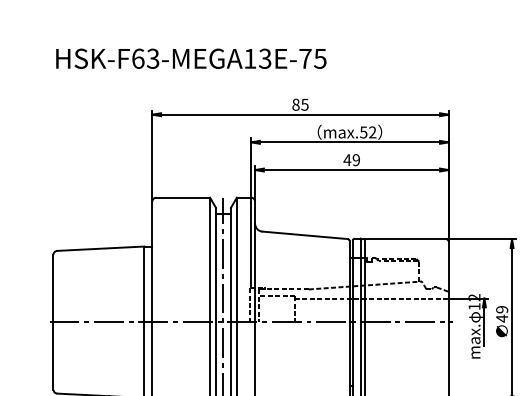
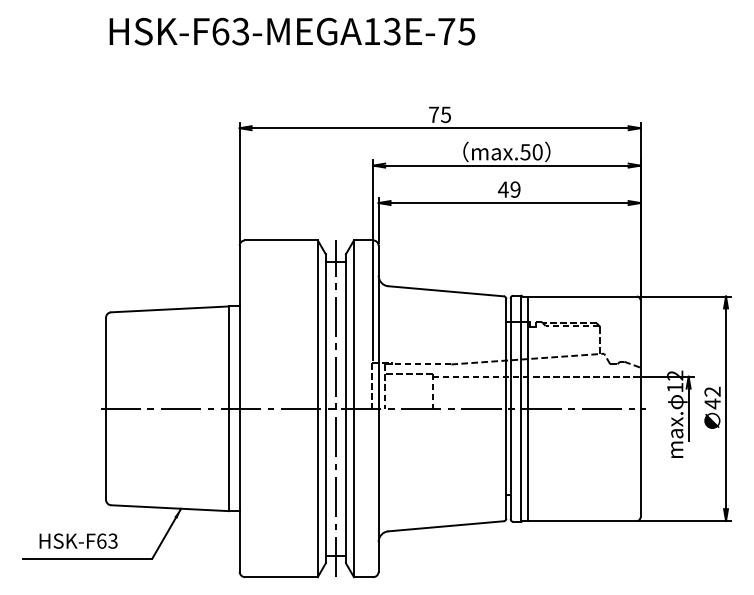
text: (191, 58) -> (292, 31), moved
text: (295, 104) -> (433, 114), 85 -> 75
text: (372, 132) -> (537, 152), max.52 -> max.50
text: (502, 309) -> (712, 391), 49 -> 42

